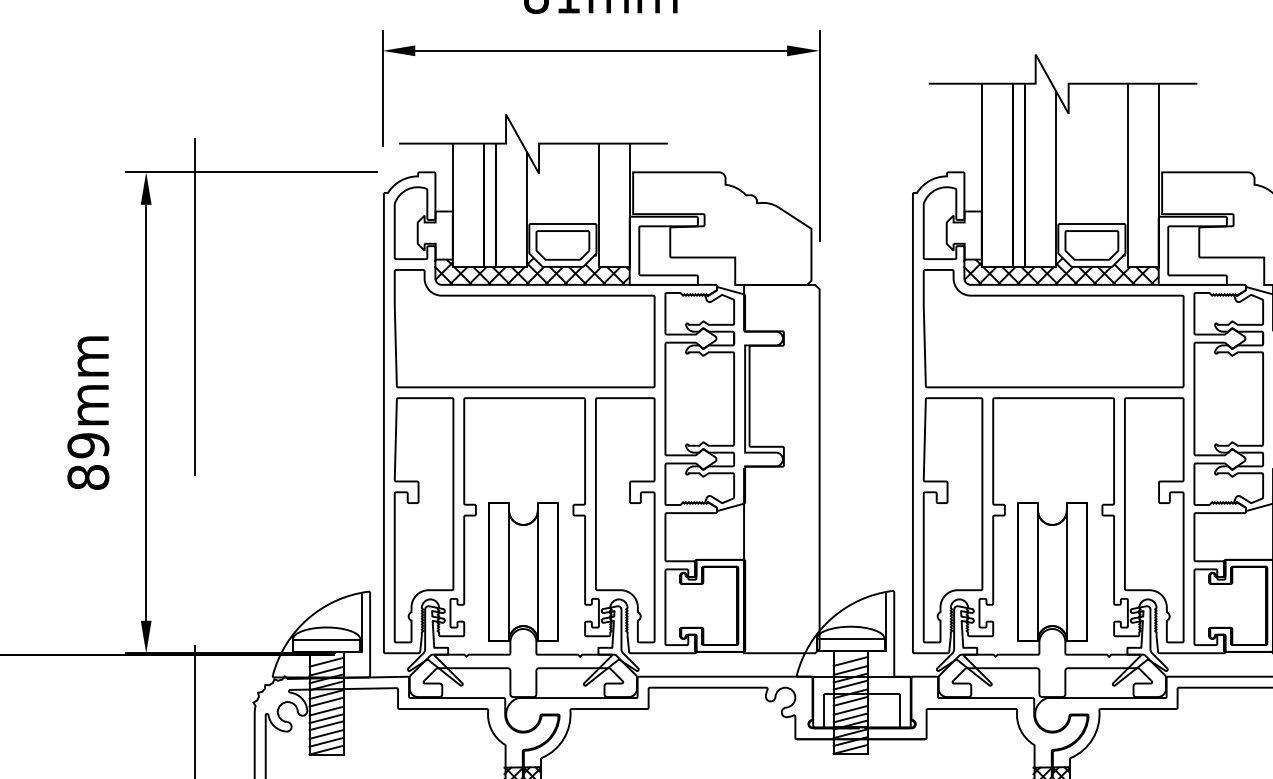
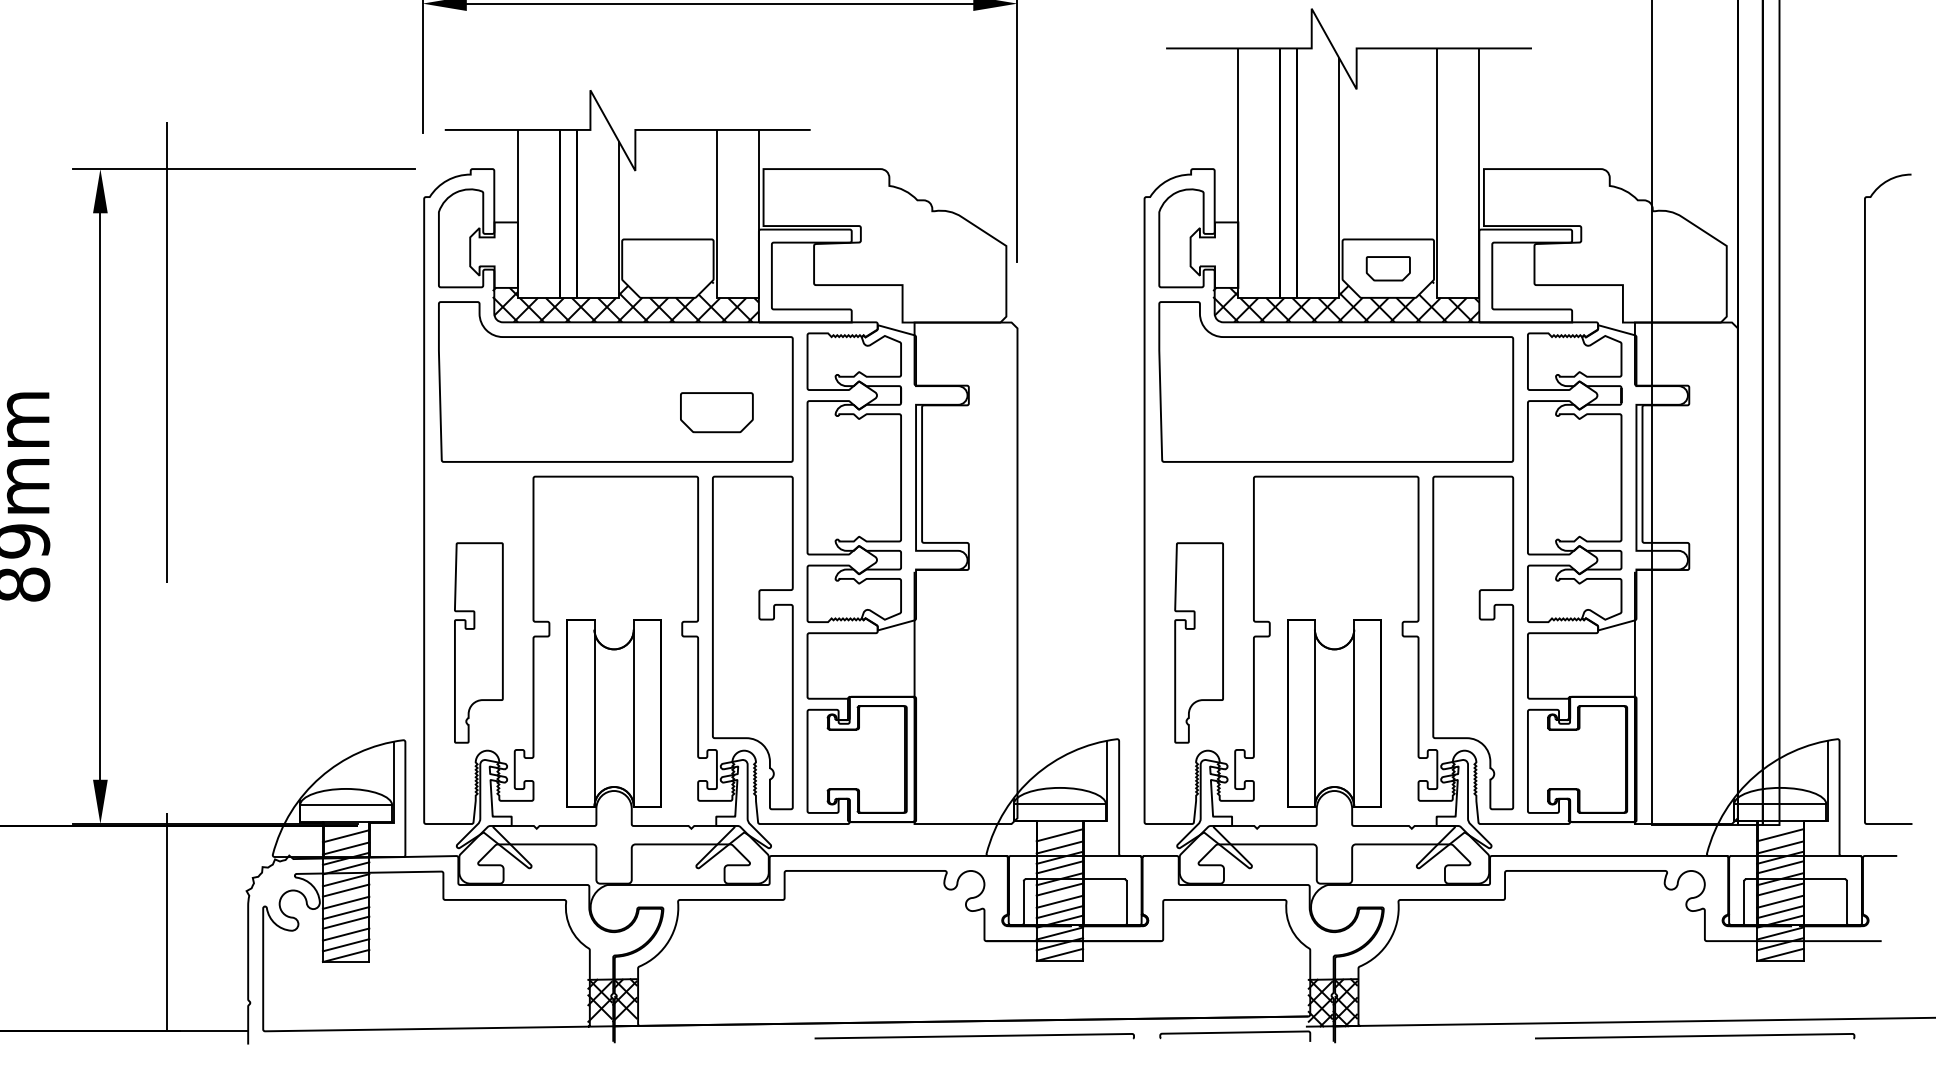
part: (562, 245) -> (716, 412), moved
part: (1092, 245) -> (1388, 268), size x0.6
part: (423, 519) -> (478, 642), size x0.6
part: (952, 519) -> (1198, 642), size x0.6

